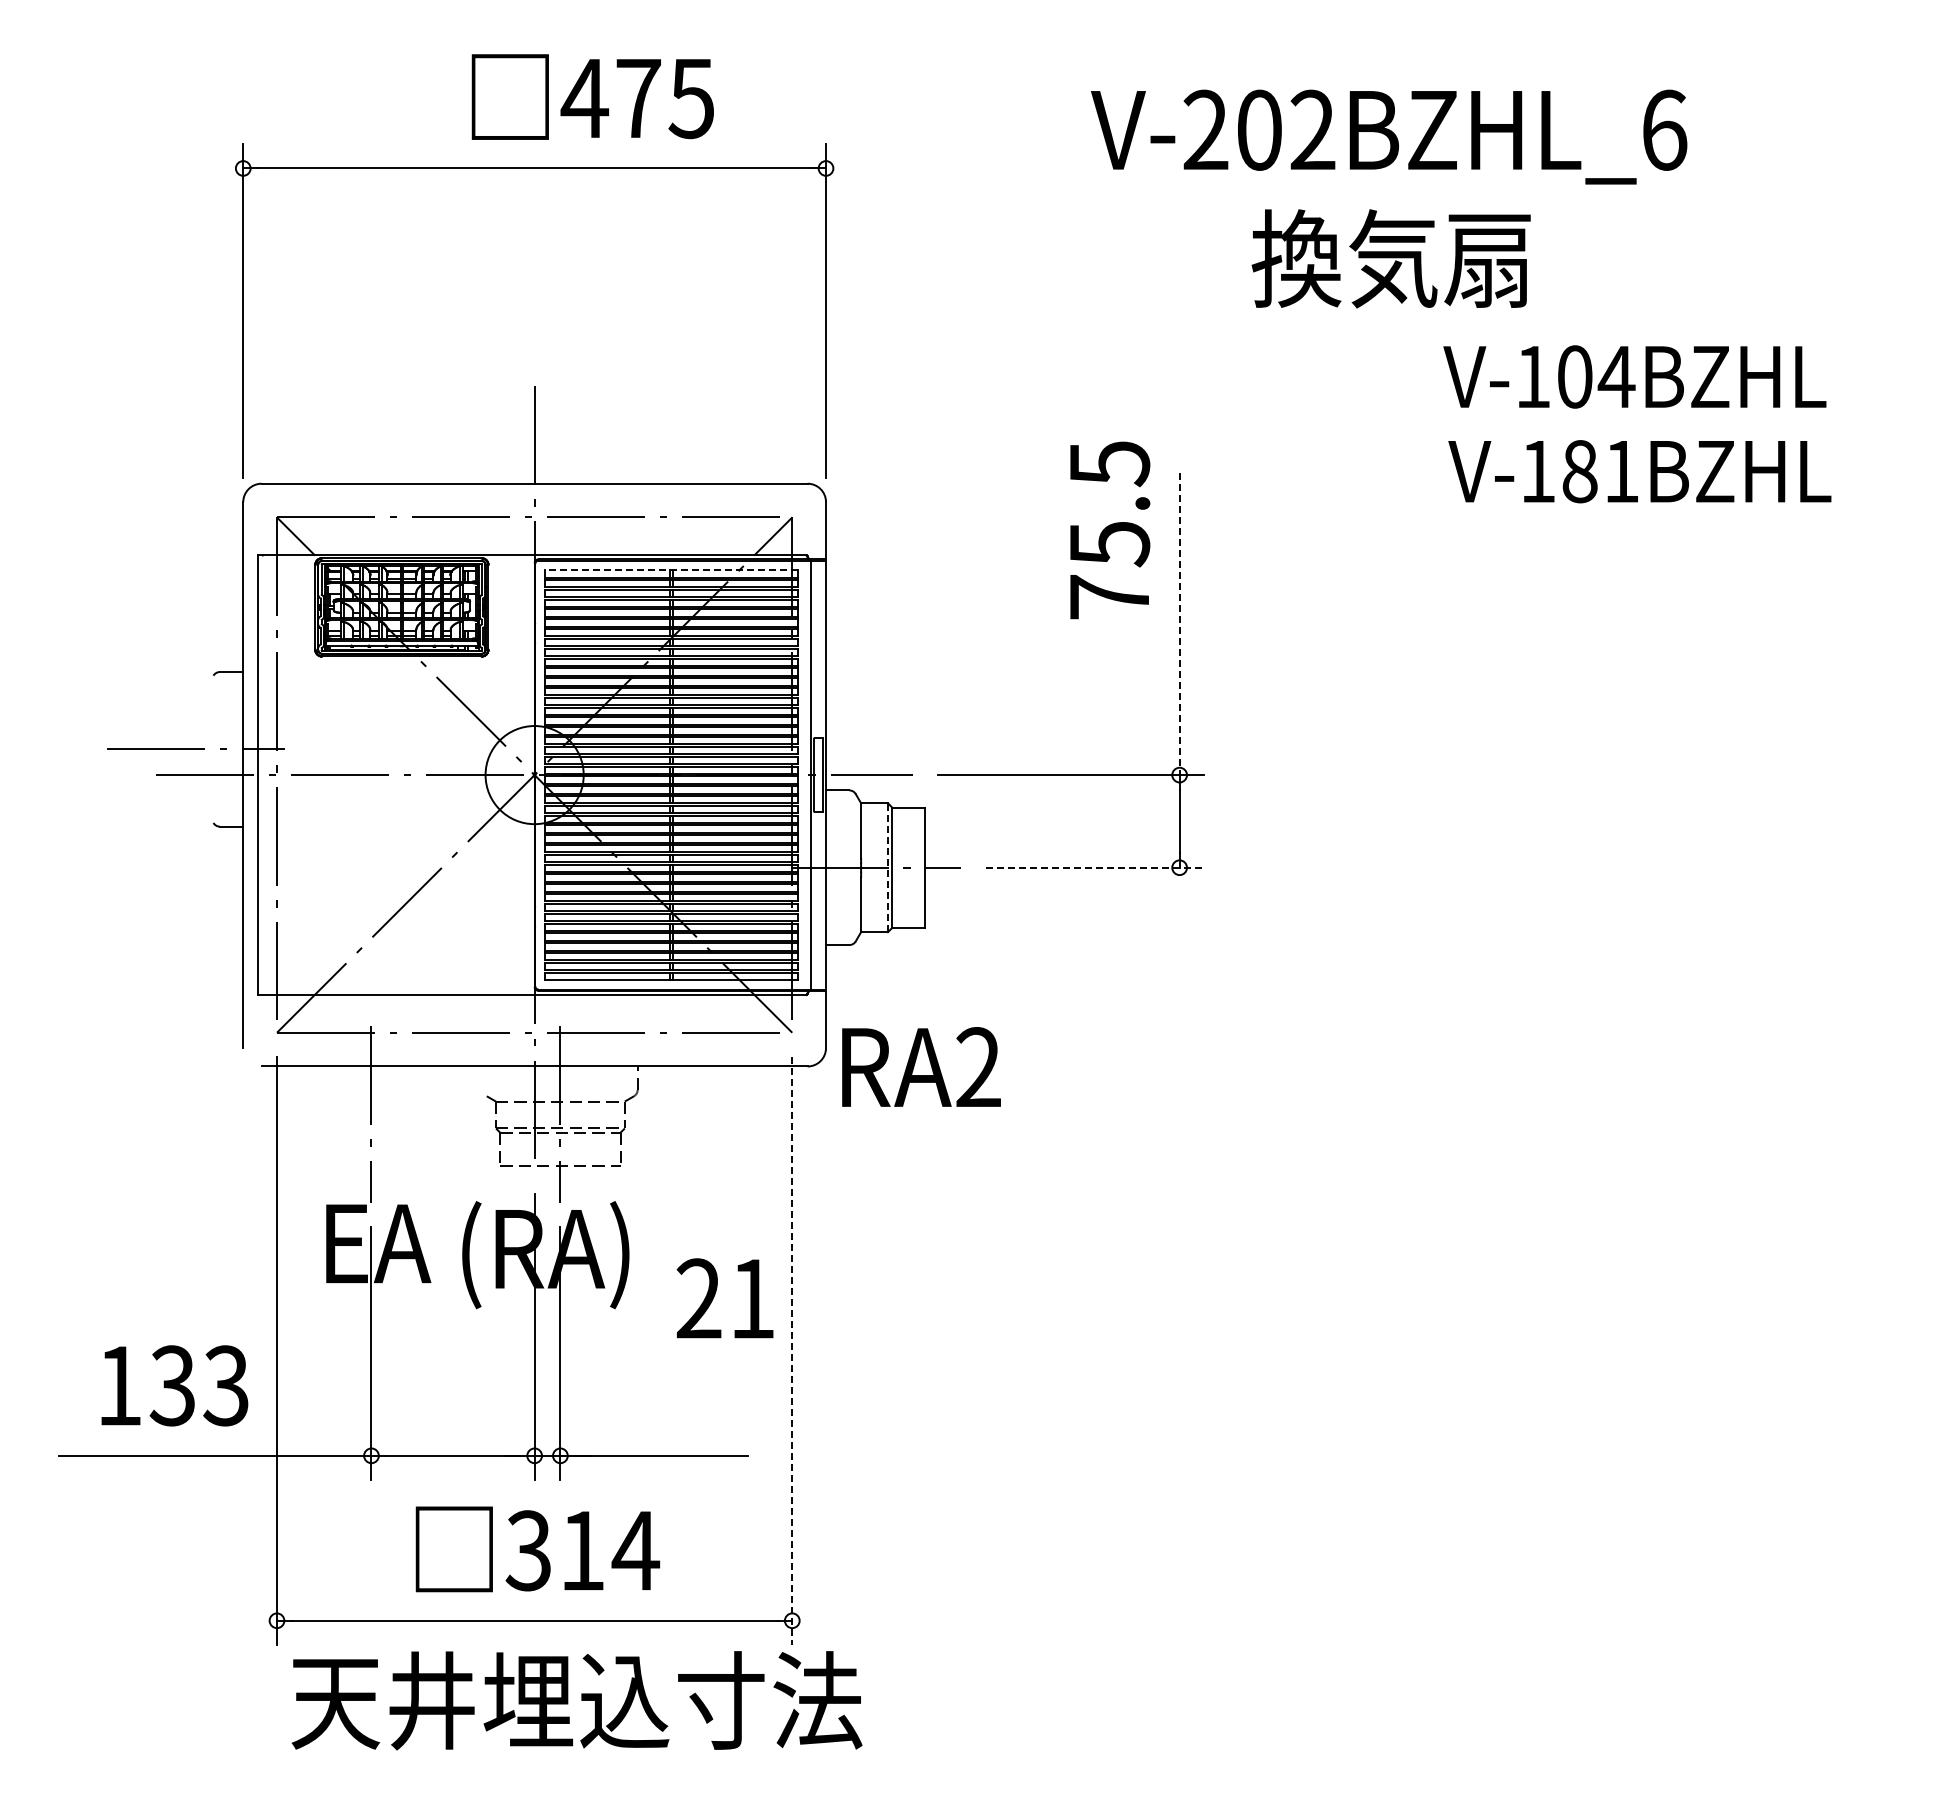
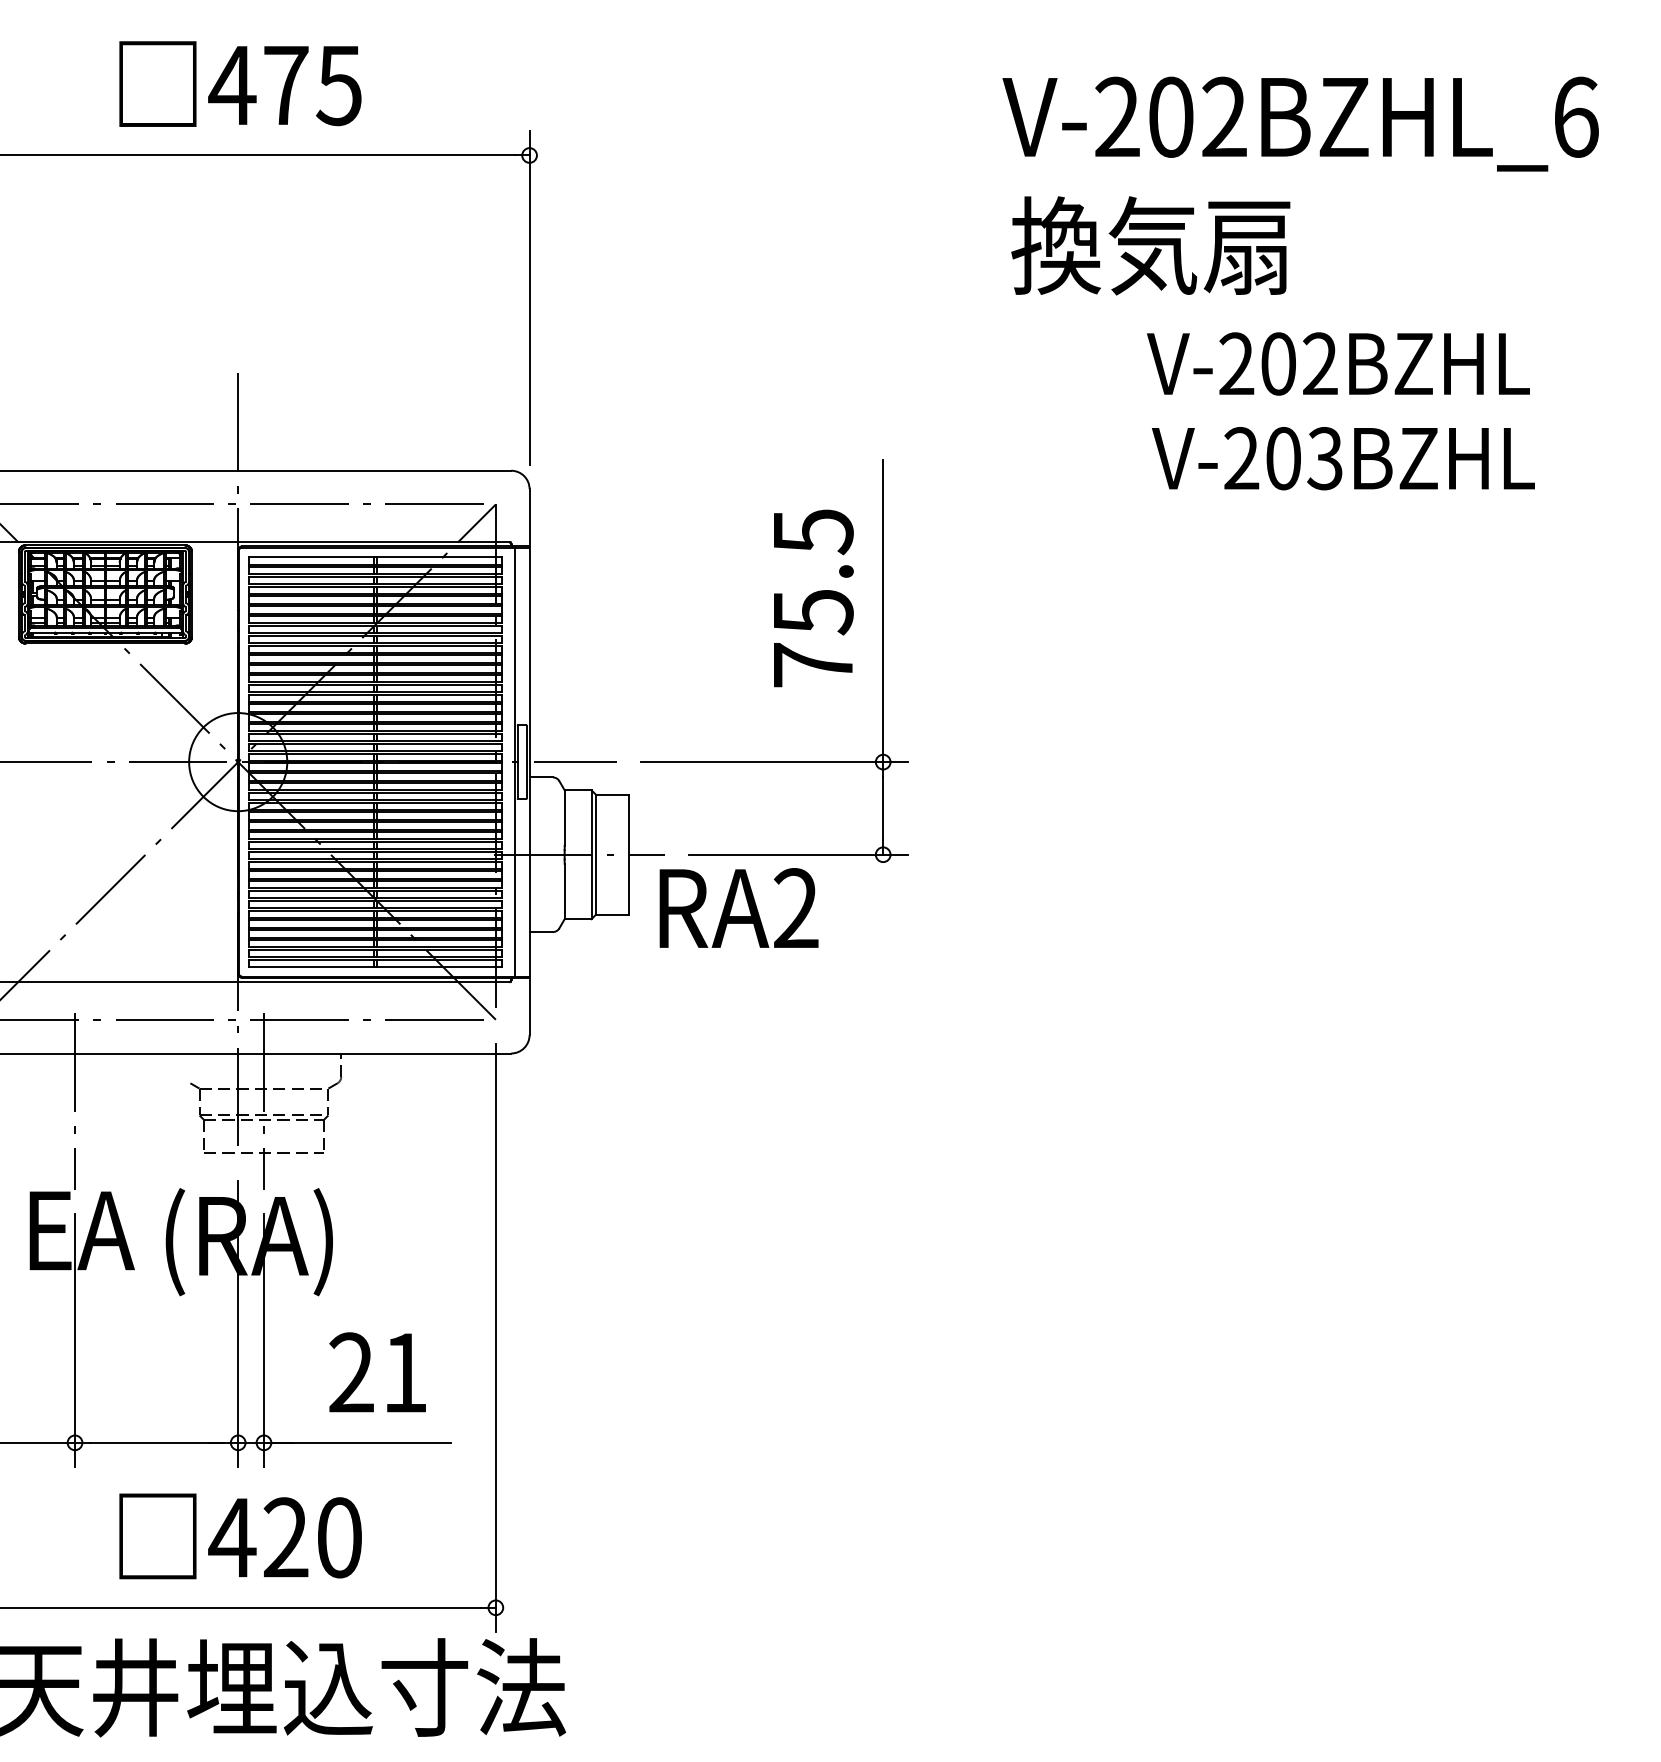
text: (592, 96) -> (240, 83), moved
text: (1389, 136) -> (1301, 123), moved
text: (1390, 258) -> (1150, 245), moved
text: (1575, 376) -> (1279, 363), V-104BZHL -> V-202BZHL
text: (1579, 471) -> (1283, 458), V-181BZHL -> V-203BZHL
text: (1110, 530) -> (814, 598), moved
line: (671, 570) -> (375, 557), dashed -> solid
line: (1179, 624) -> (883, 611), dashed -> solid
line: (887, 867) -> (591, 854), dashed -> solid
line: (1095, 867) -> (799, 854), dashed -> solid
text: (921, 1066) -> (739, 907), moved
text: (724, 1298) -> (377, 1372), moved
line: (792, 1351) -> (496, 1338), dashed -> solid
text: (582, 1550) -> (286, 1537), 314 -> 420

